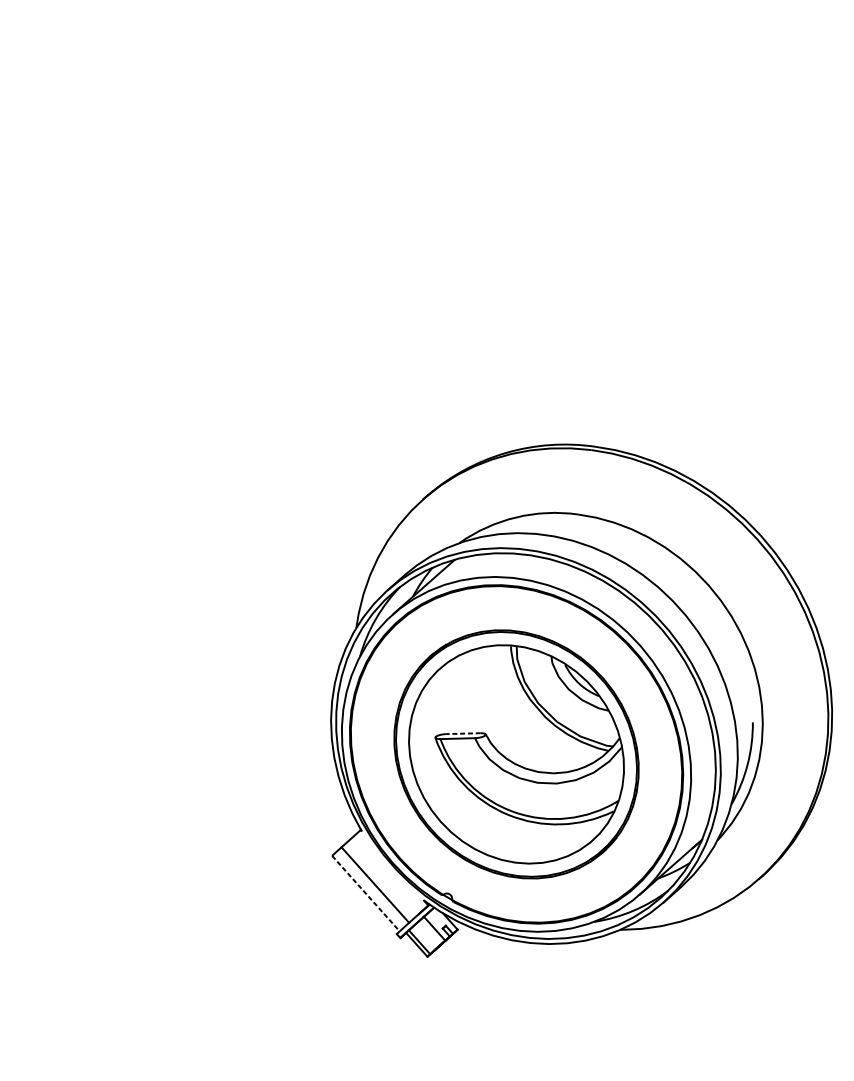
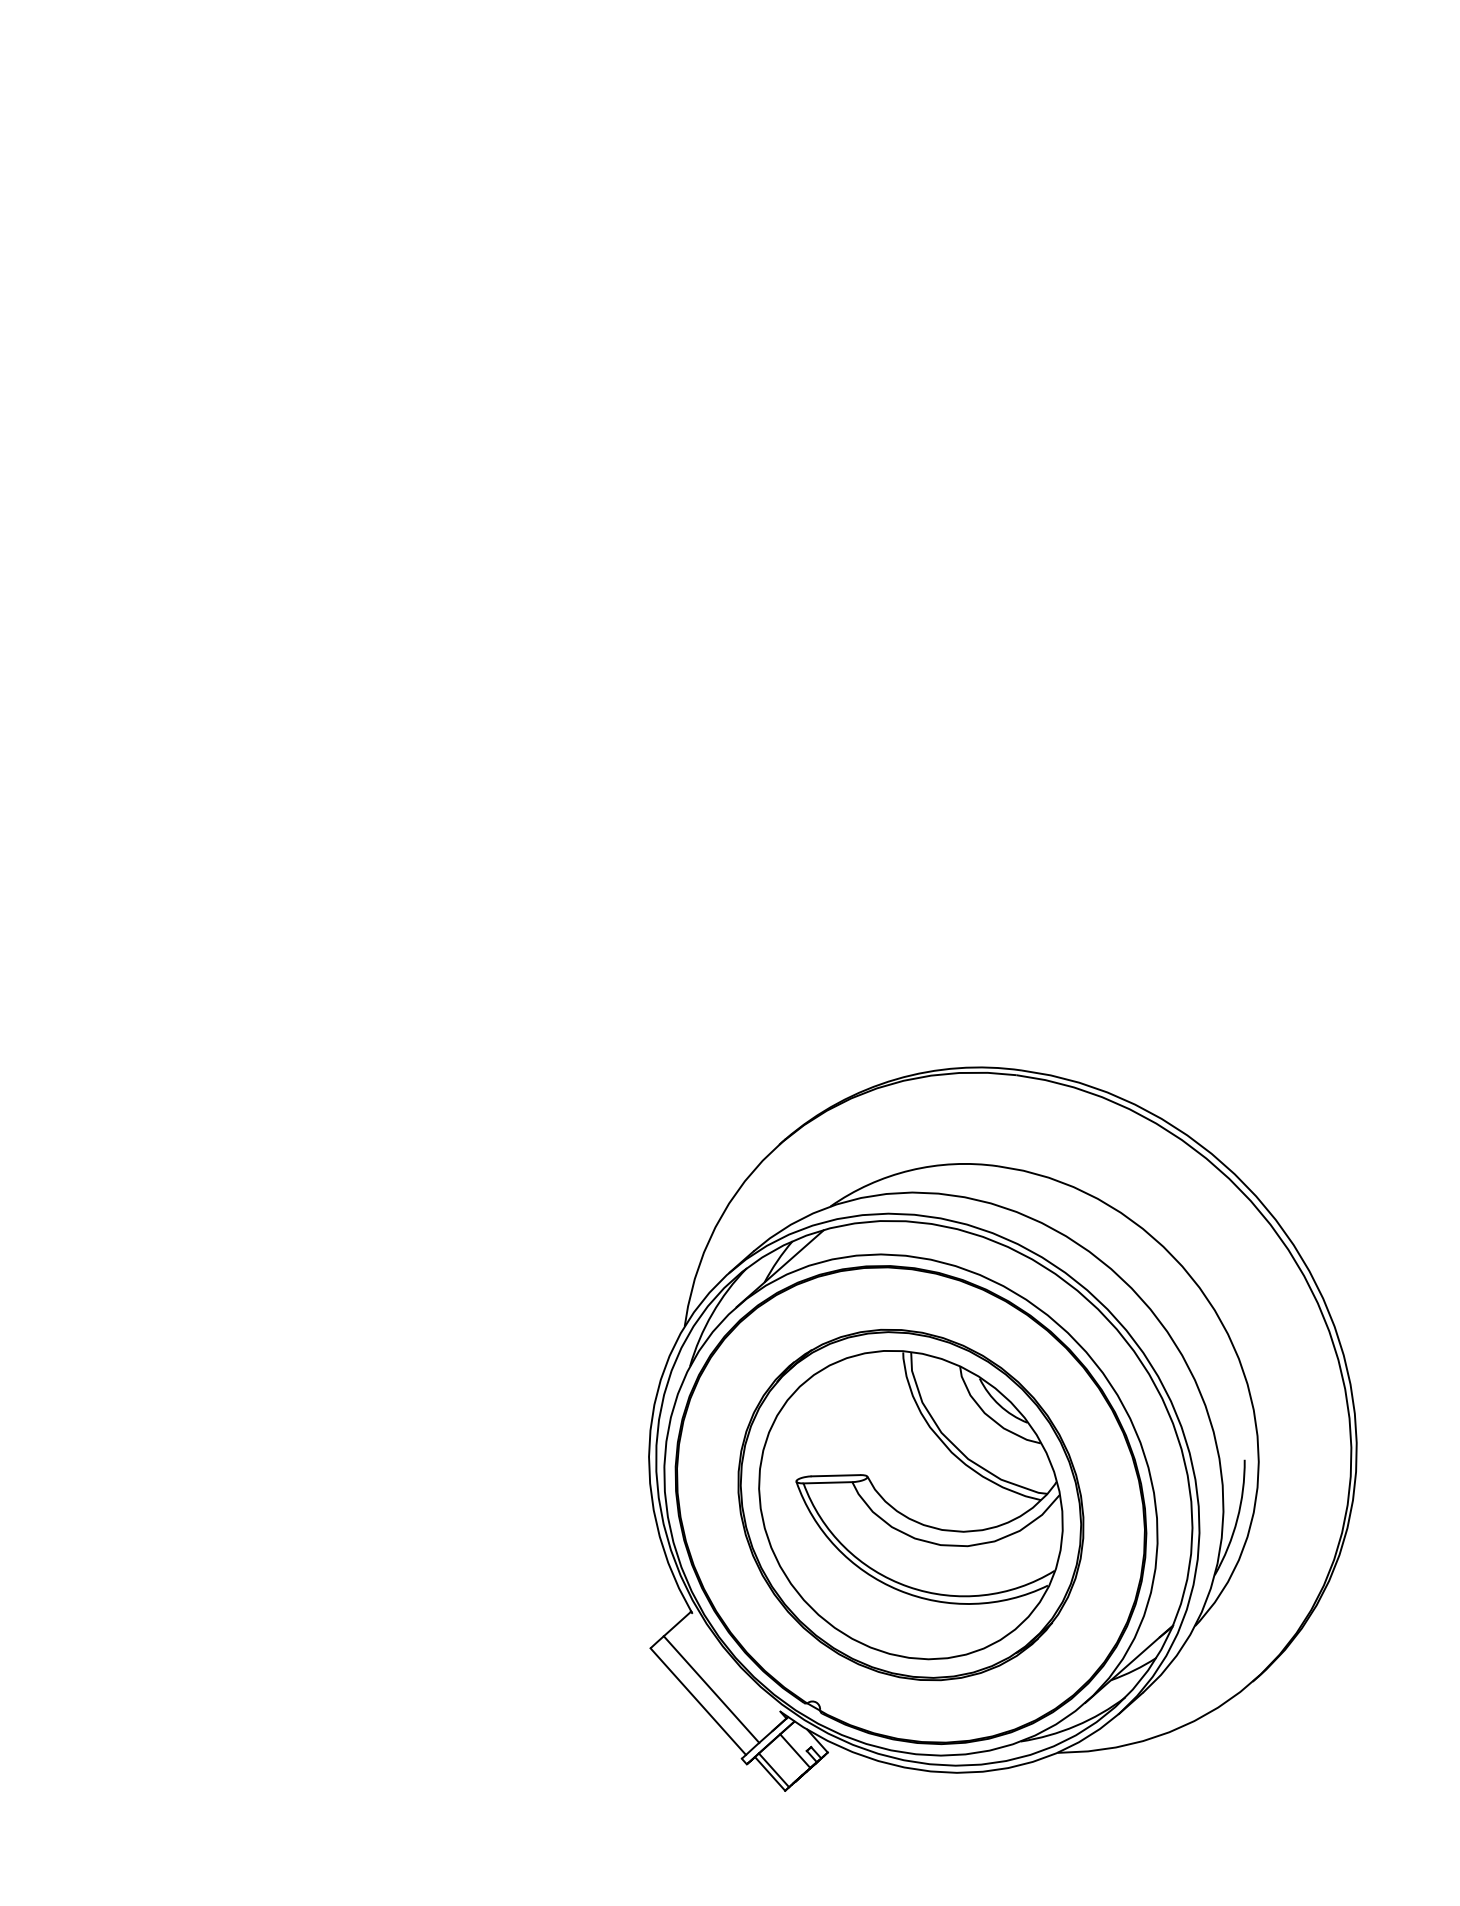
line: (463, 733) -> (835, 1475), dashed -> solid
line: (366, 893) -> (698, 1701), dashed -> solid

